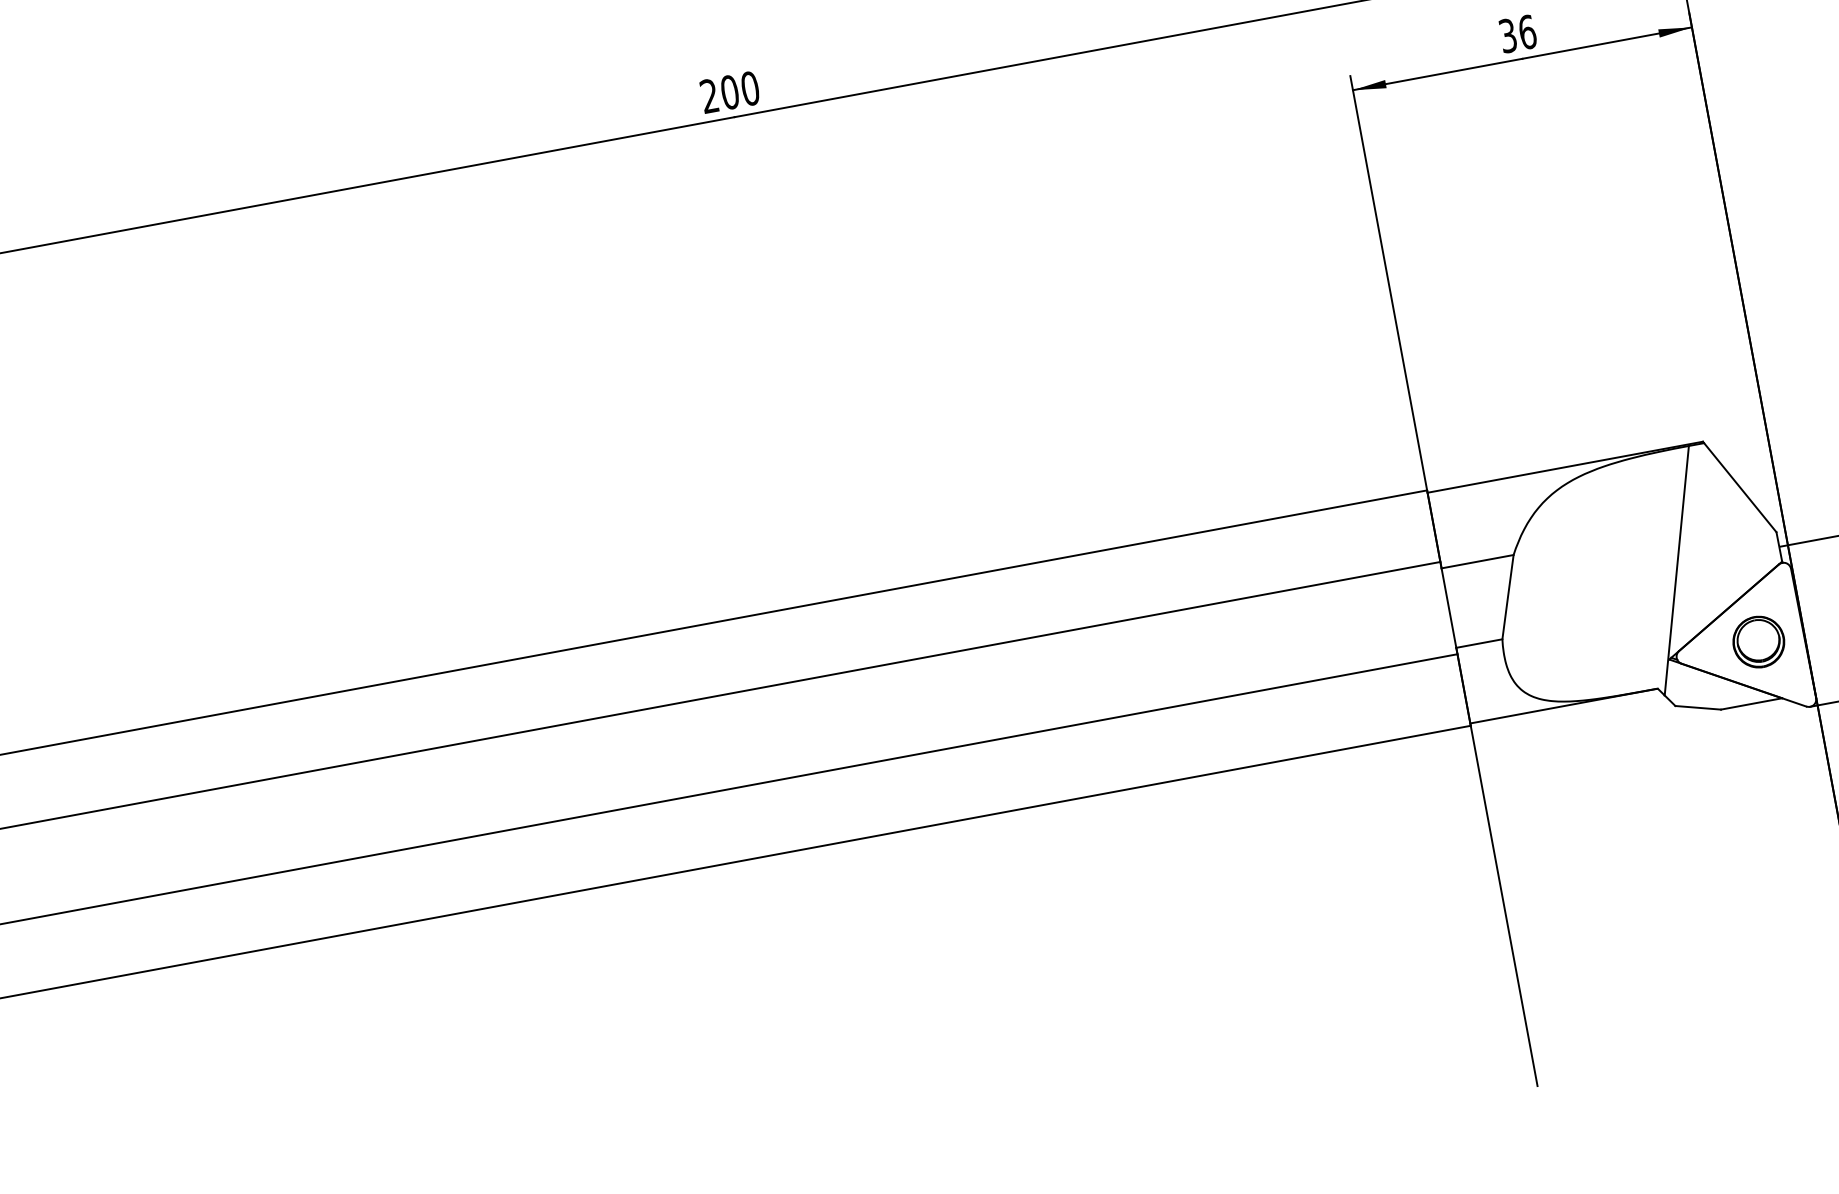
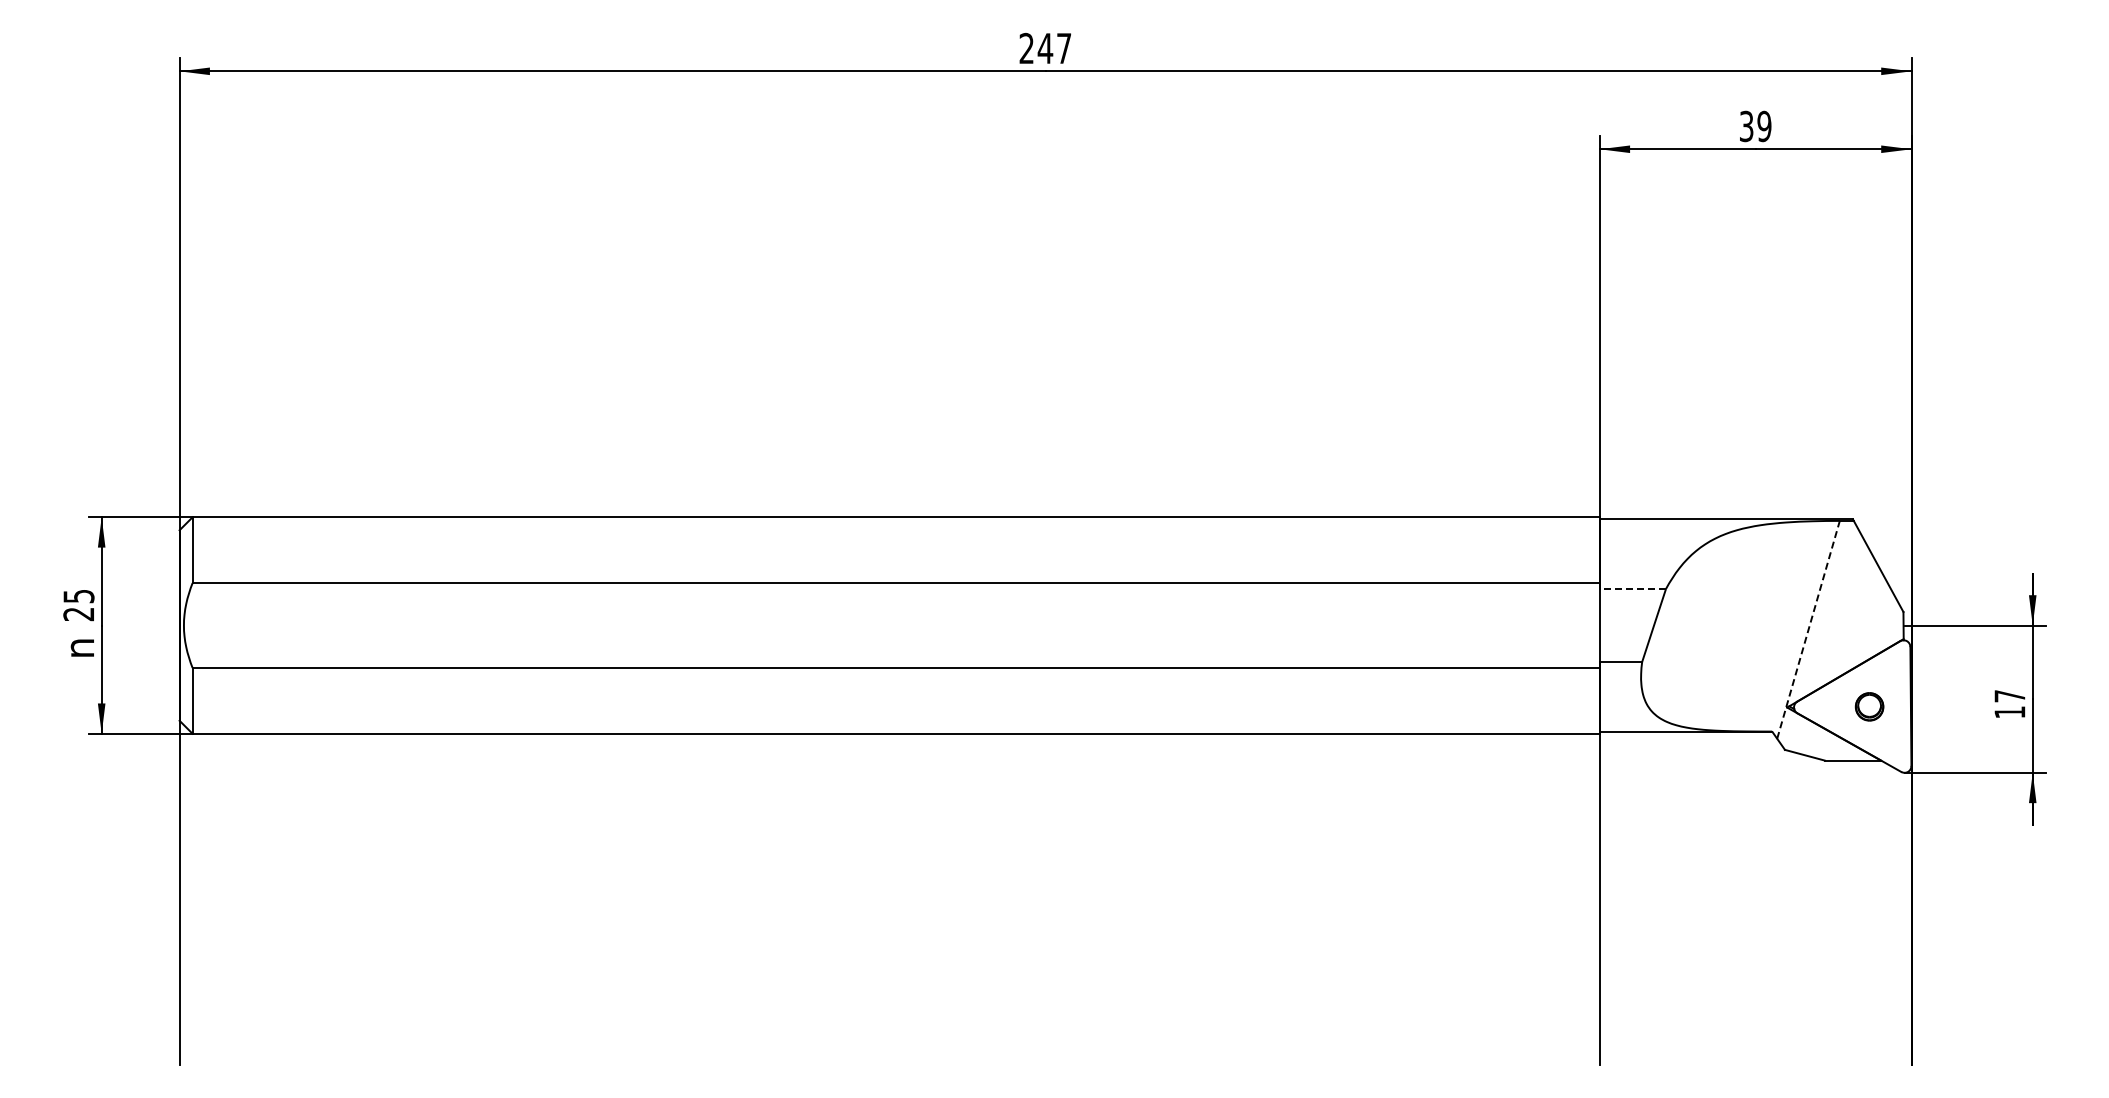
text: (1527, 32) -> (1764, 126), 36 -> 39
text: (739, 90) -> (1054, 48), 200 -> 247
line: (1477, 561) -> (1632, 588), solid -> dashed
line: (1676, 570) -> (1808, 629), solid -> dashed
part: (1758, 641) -> (1869, 706), size x0.6

